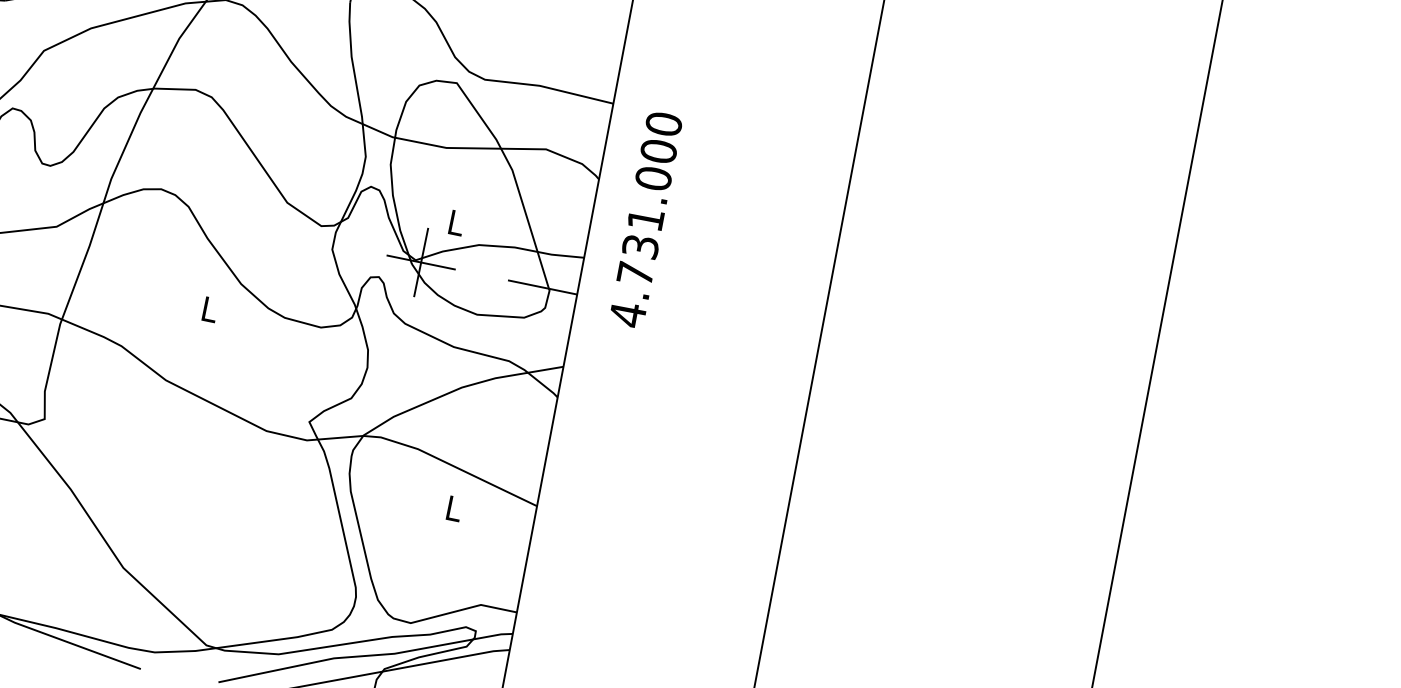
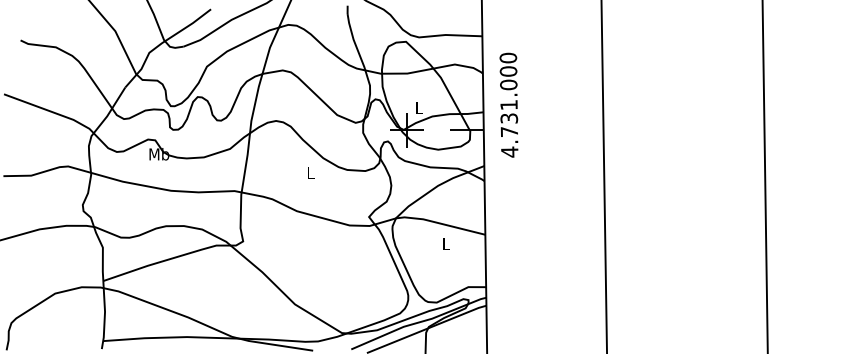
text: (644, 218) -> (508, 104), moved

